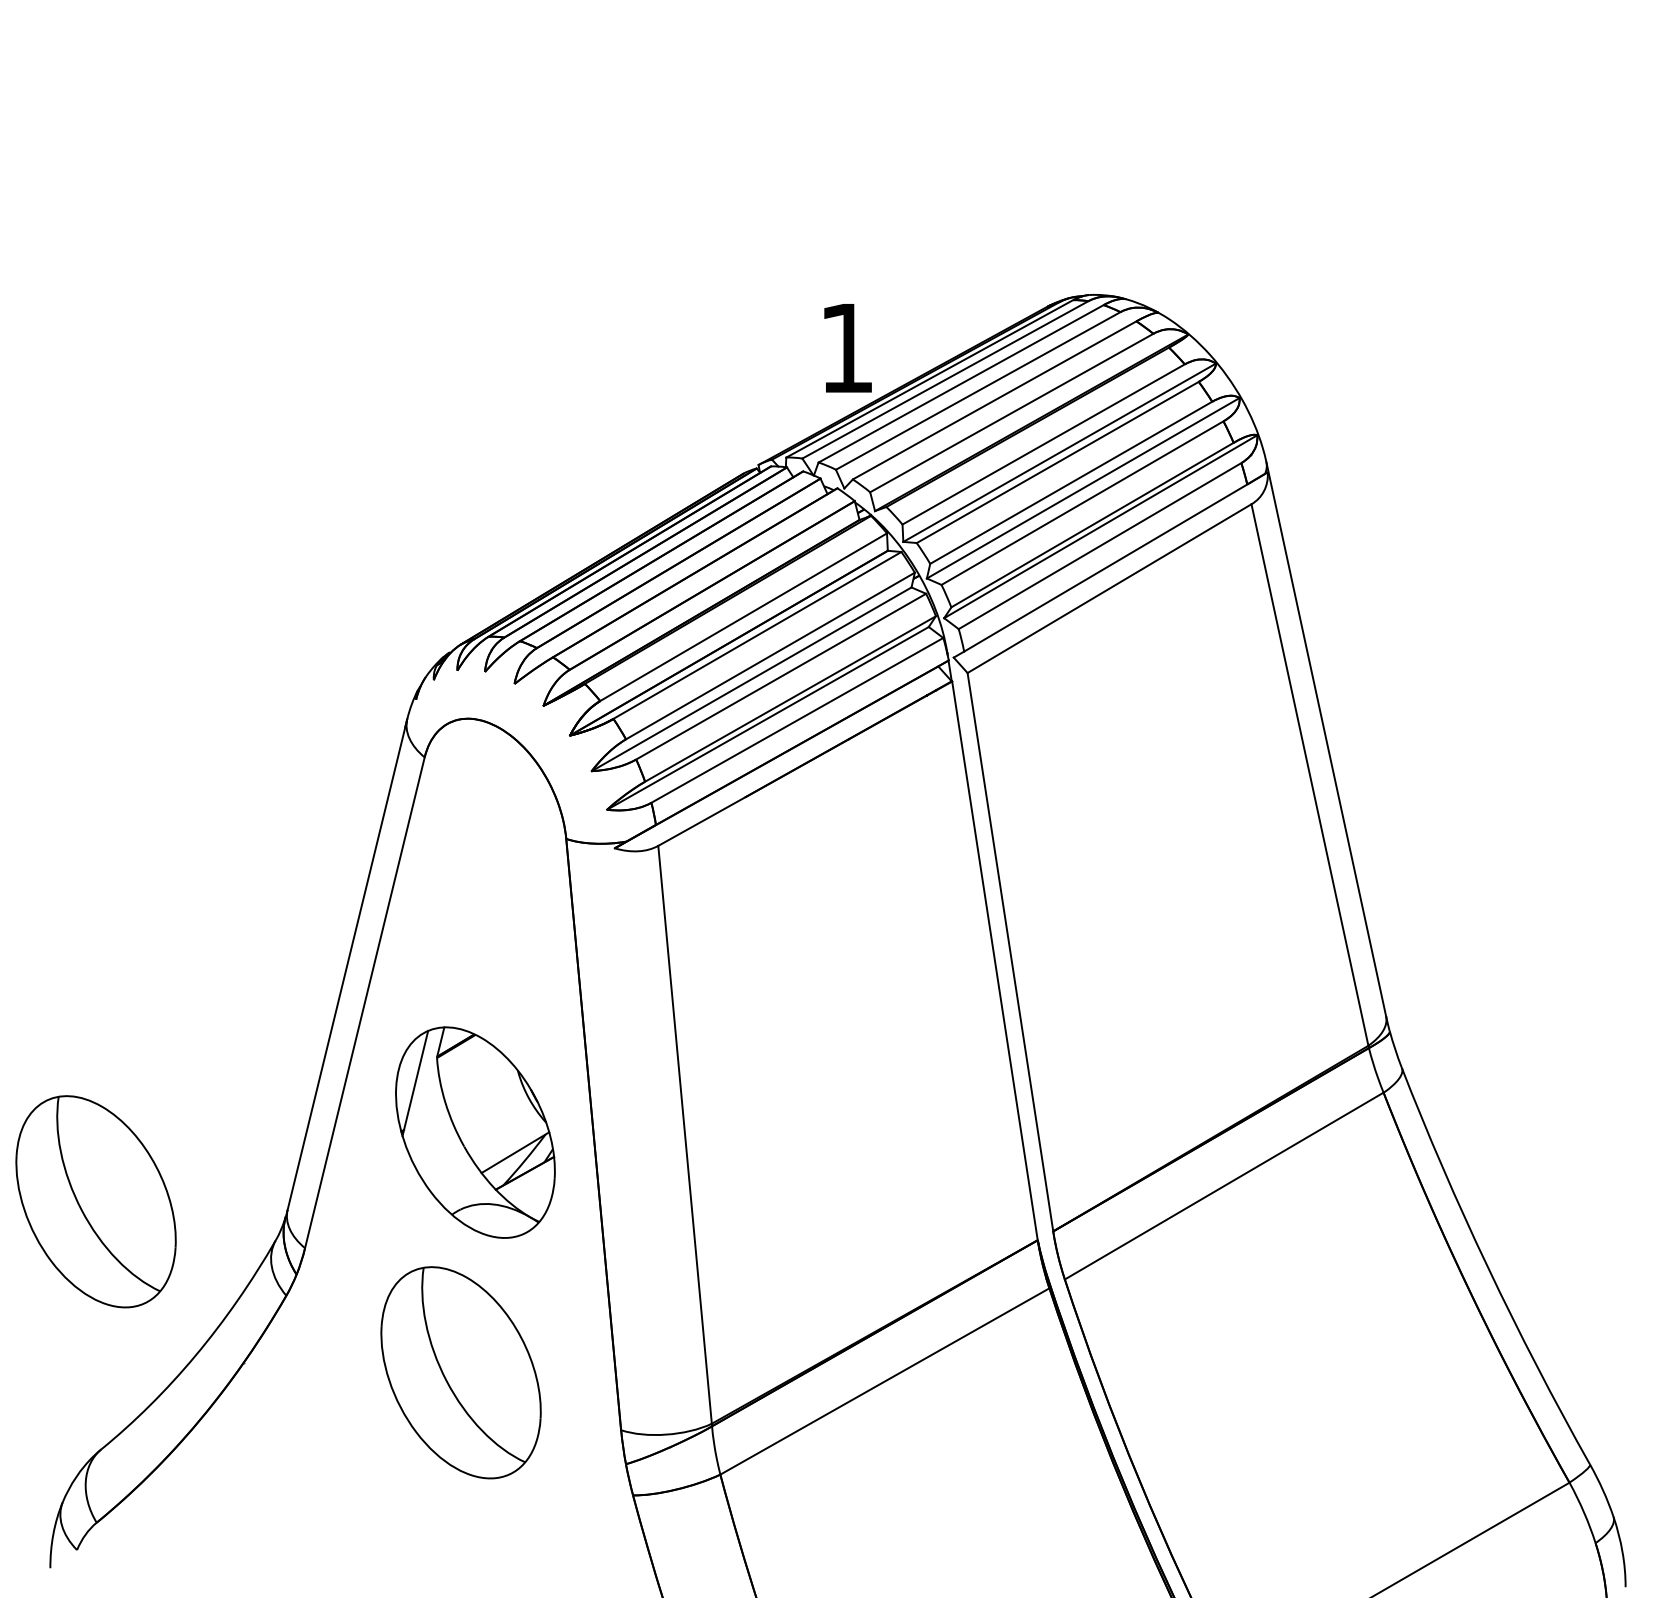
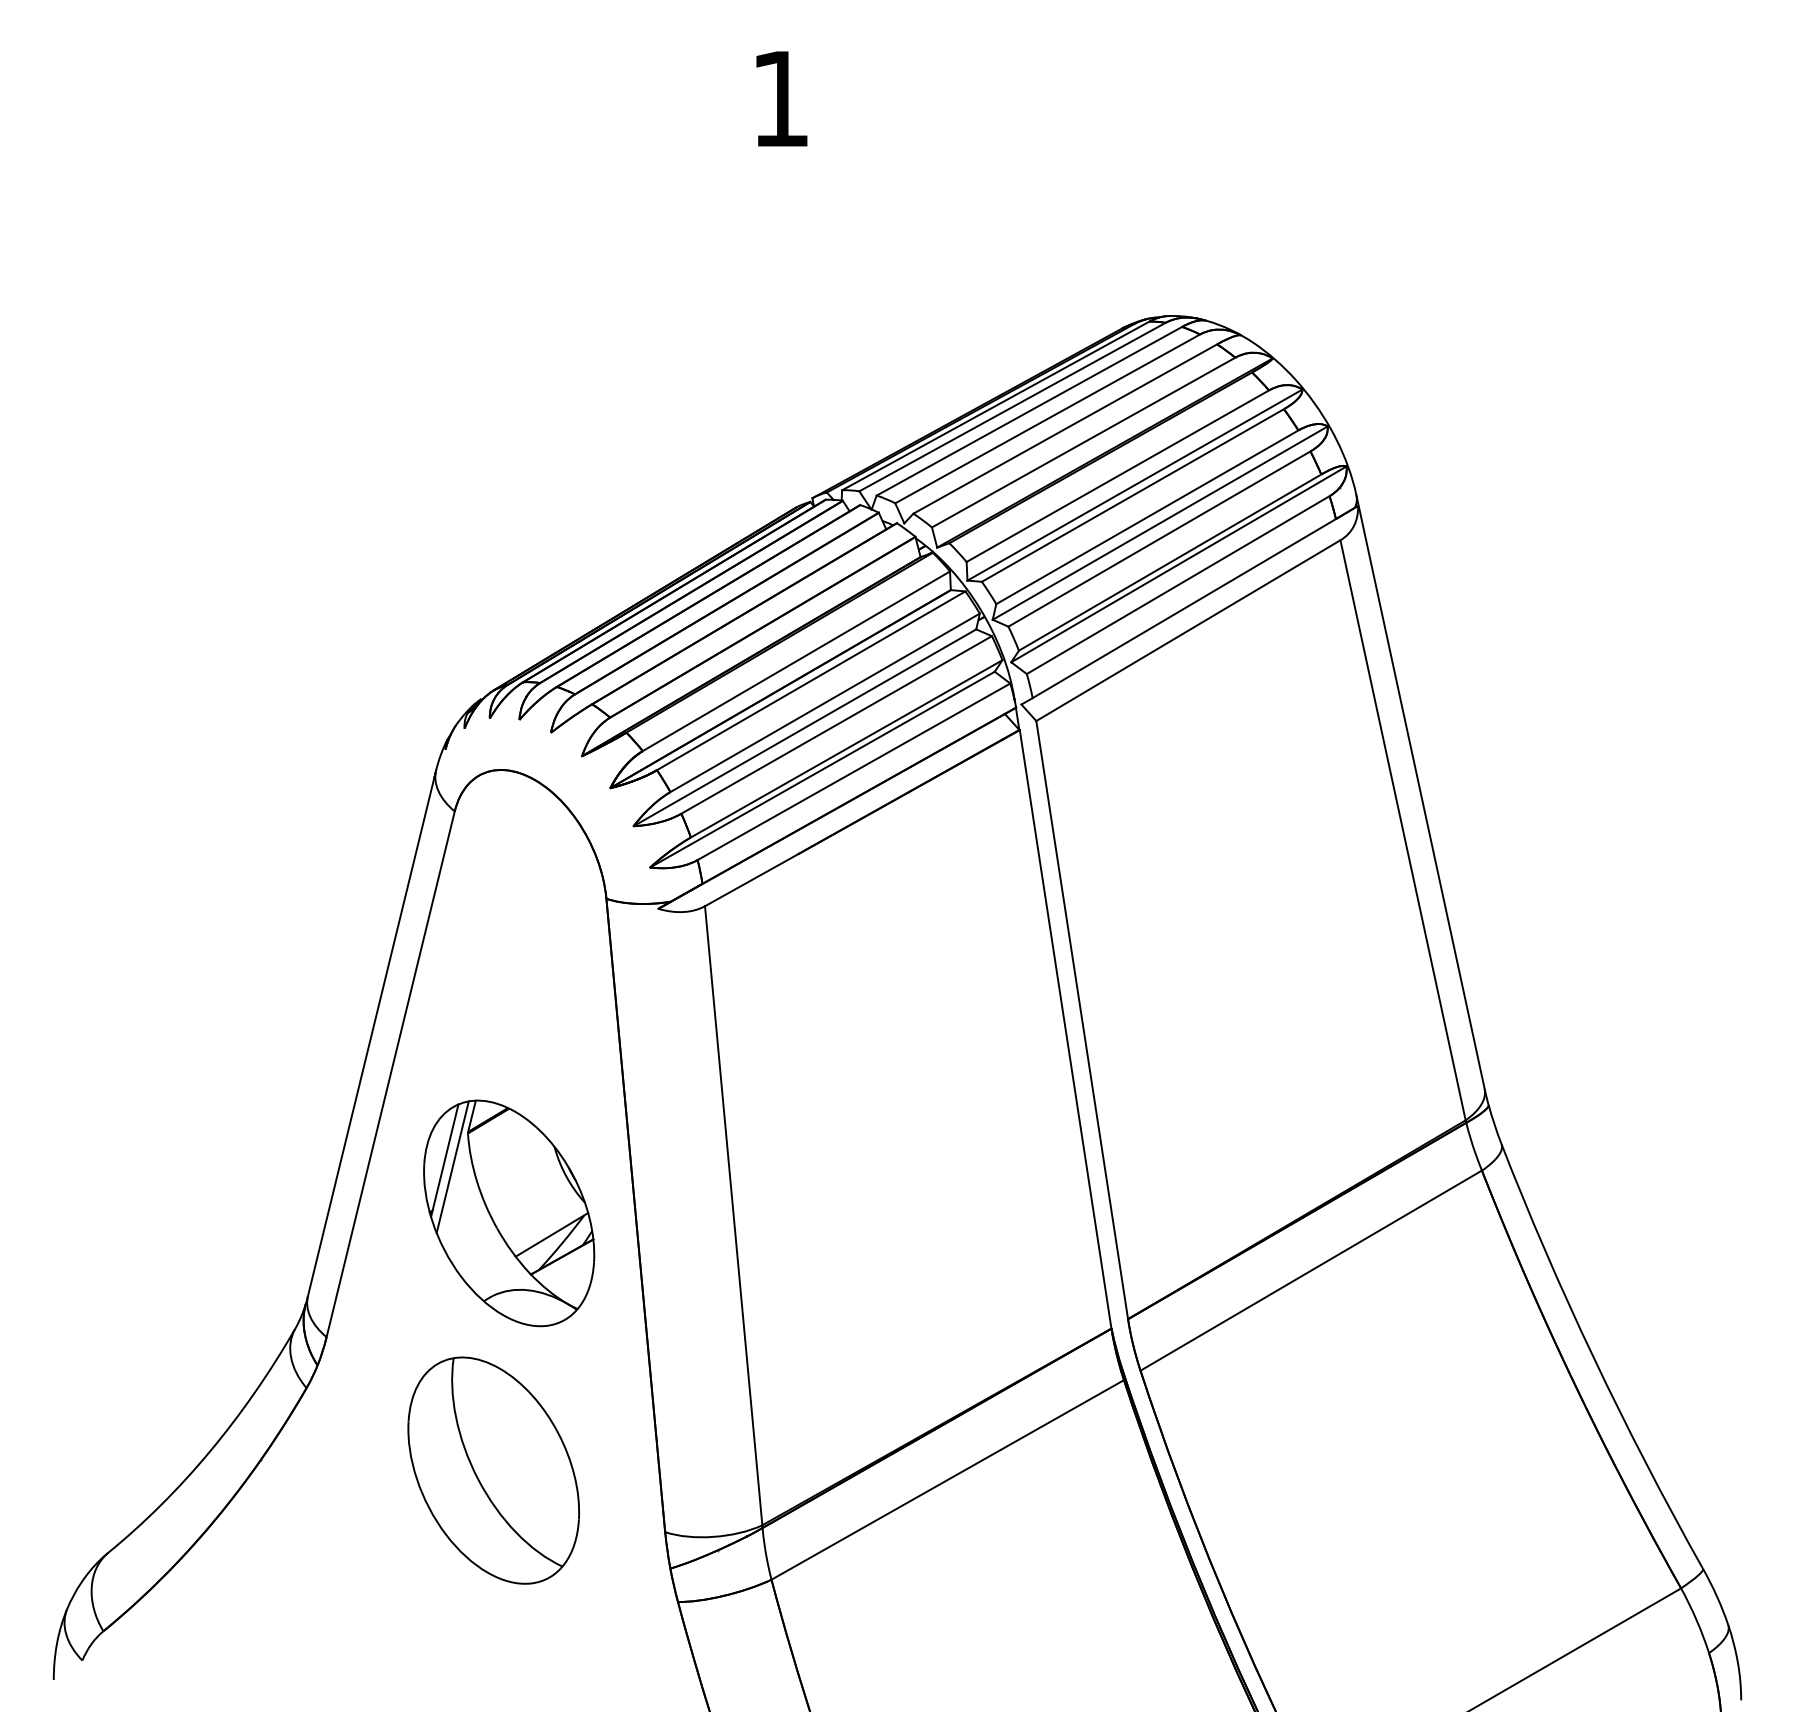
text: (847, 348) -> (781, 99), moved
line: (422, 1089) -> (452, 1167), added
part: (95, 1201) -> (102, 1287), removed

